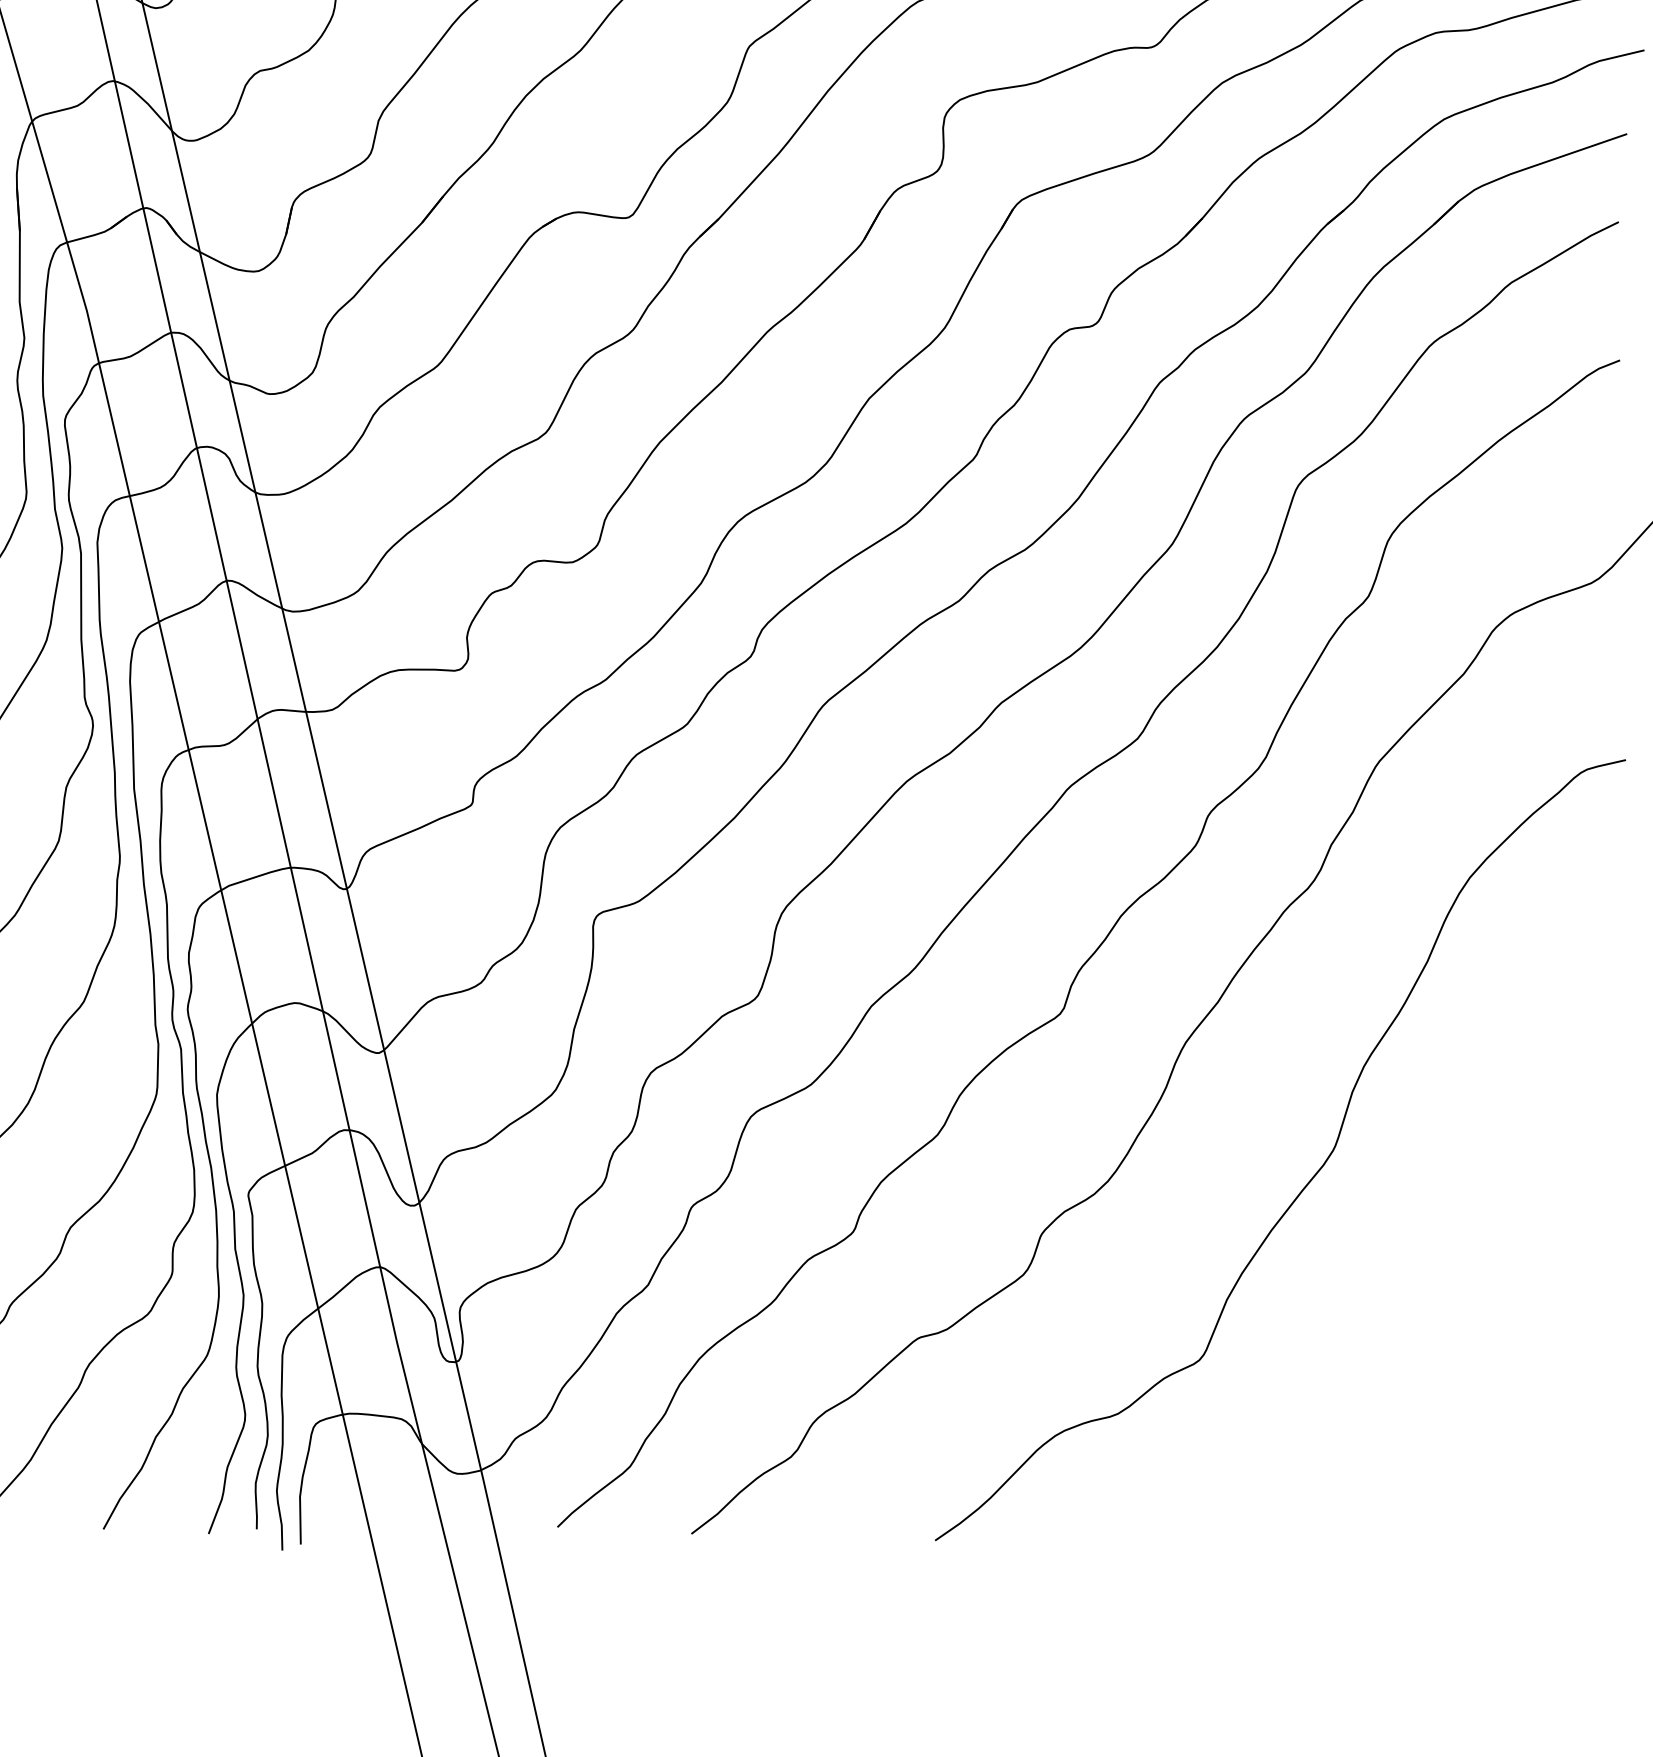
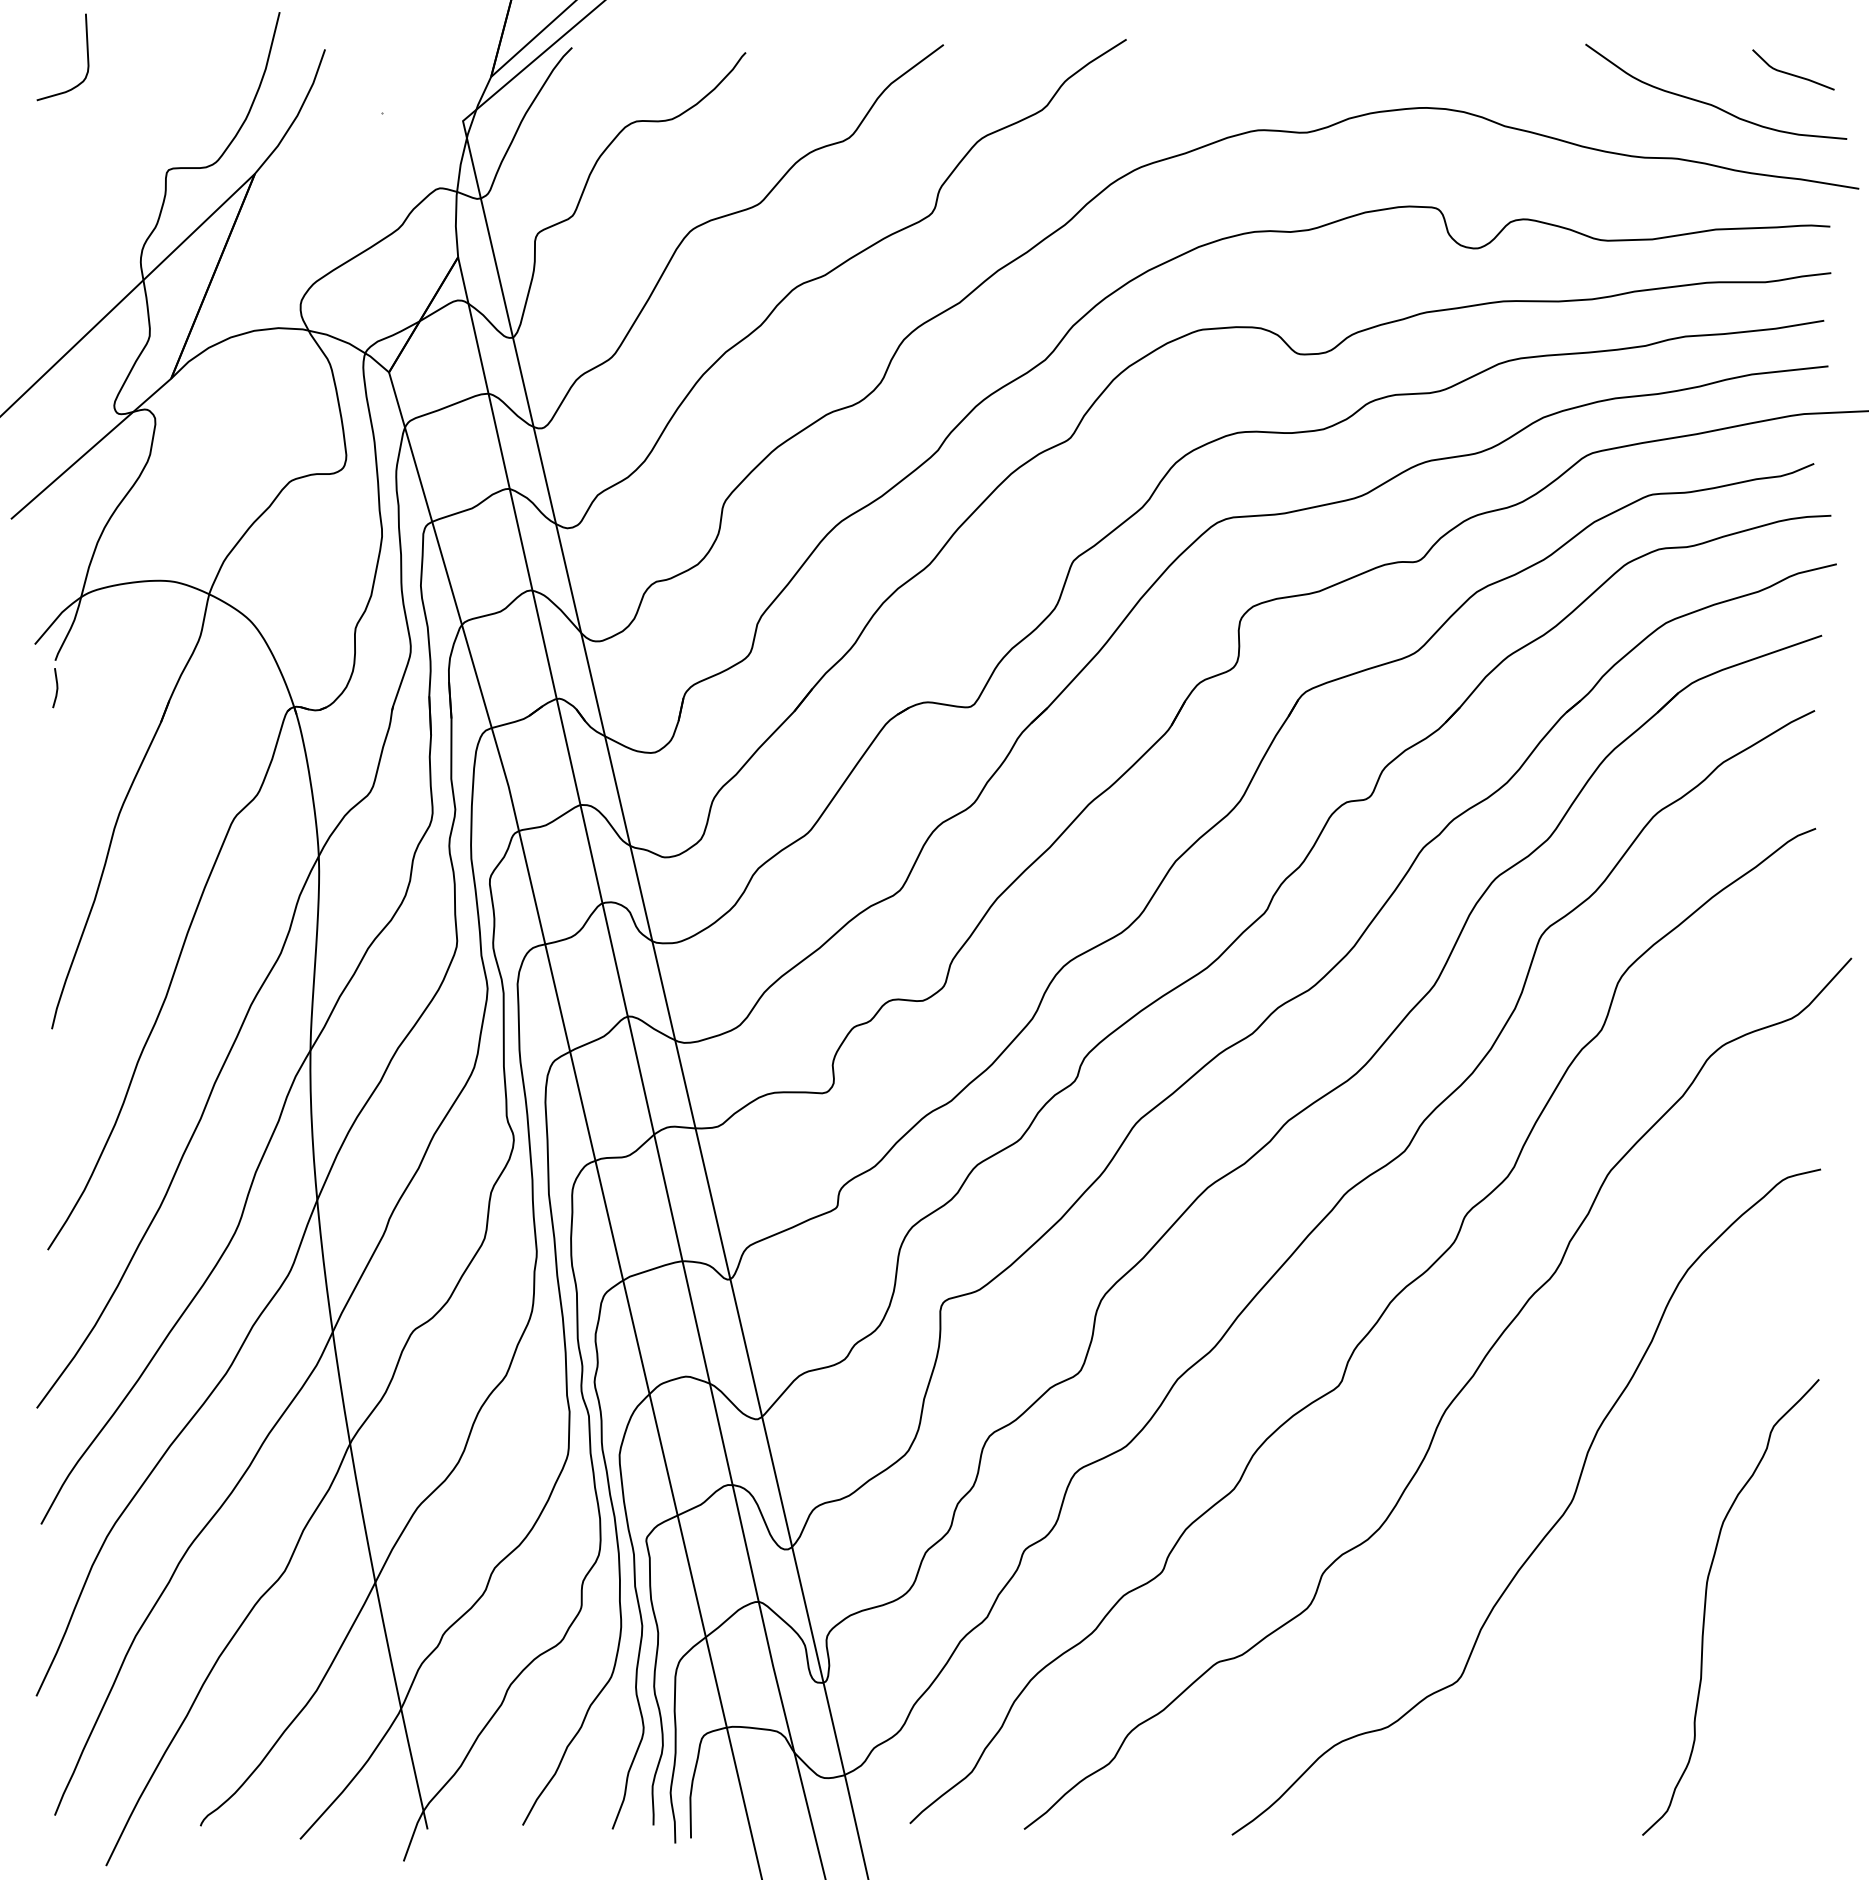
curve: (1491, 1269) -> (1706, 1603), added

